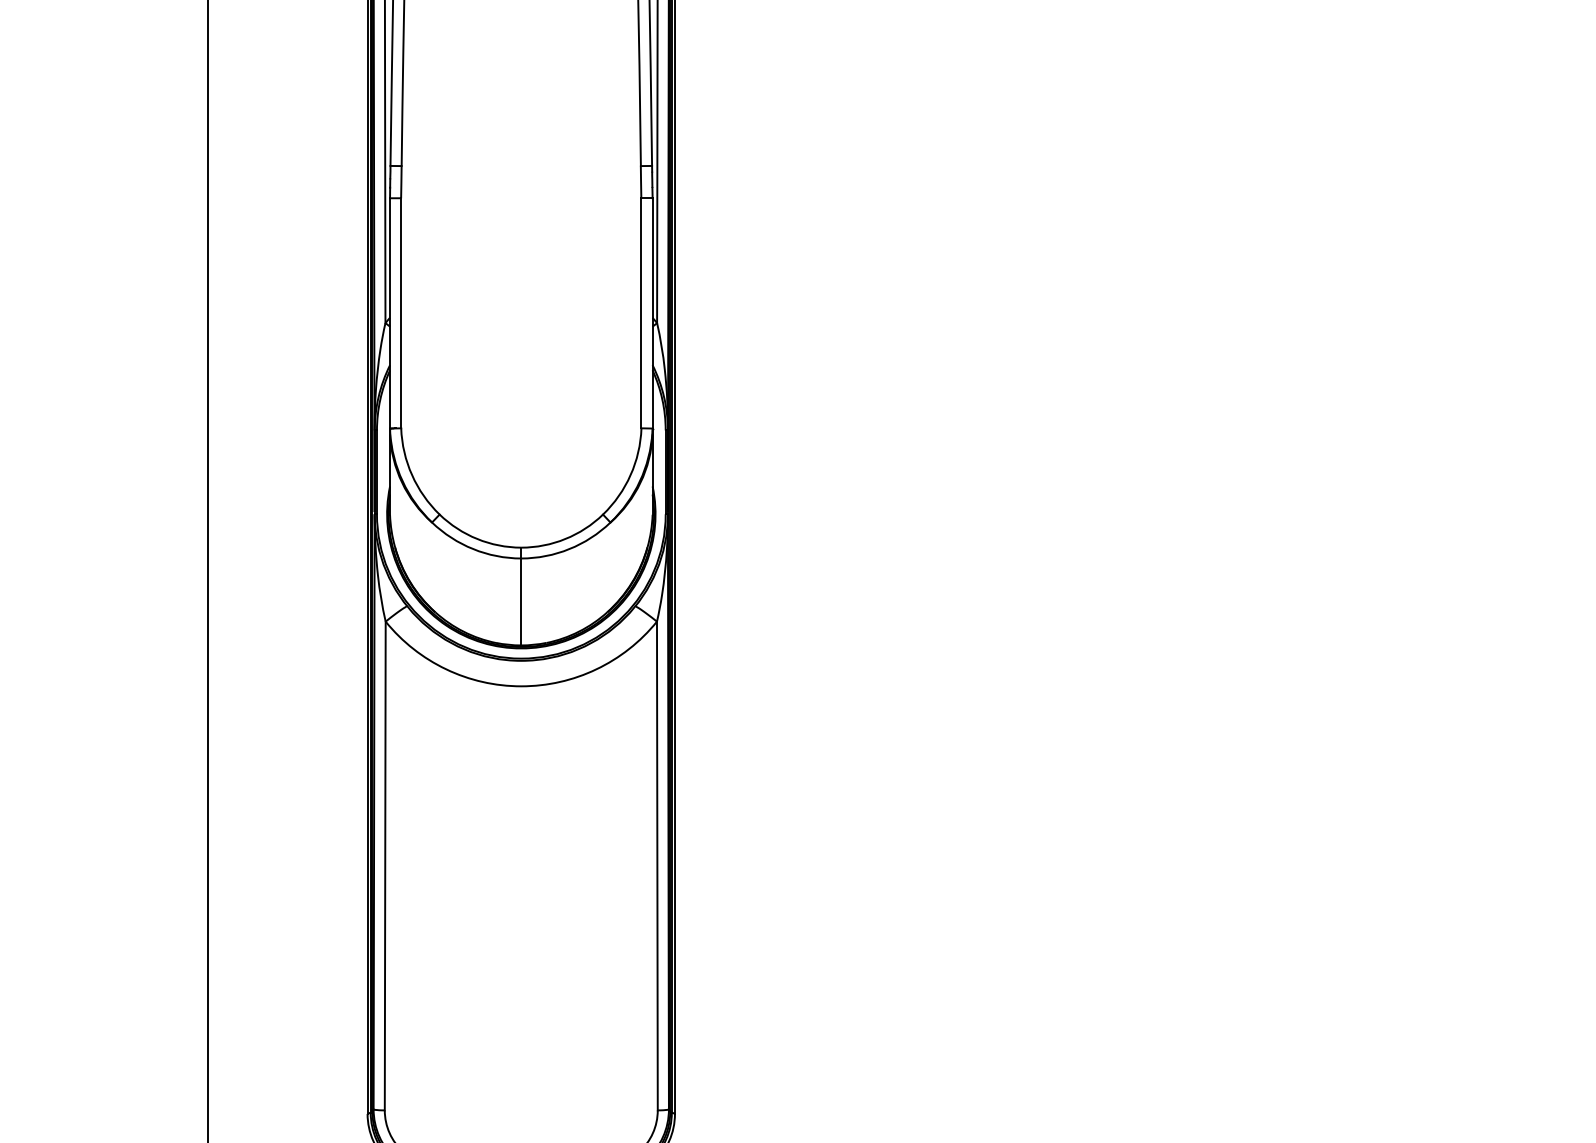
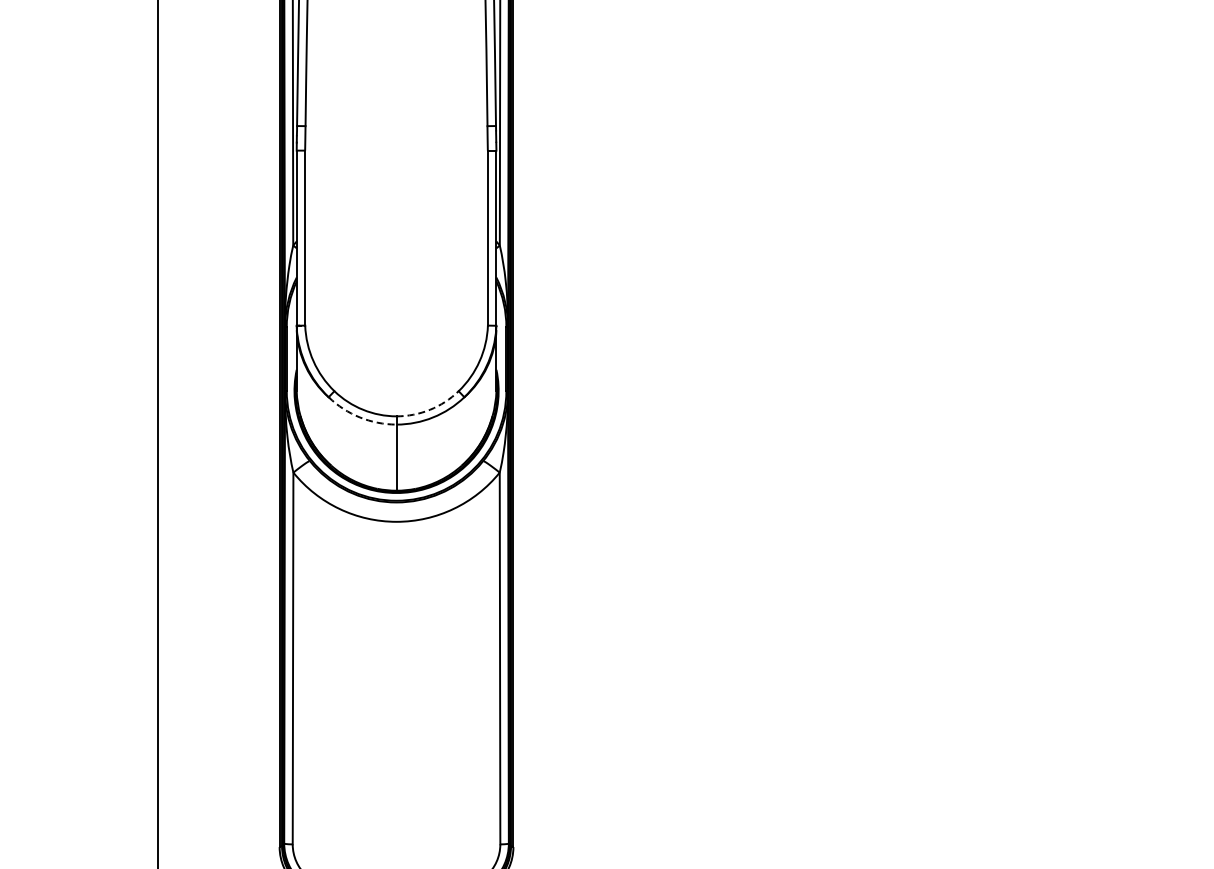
line: (565, 538) -> (430, 409), solid -> dashed
line: (472, 549) -> (359, 417), solid -> dashed

